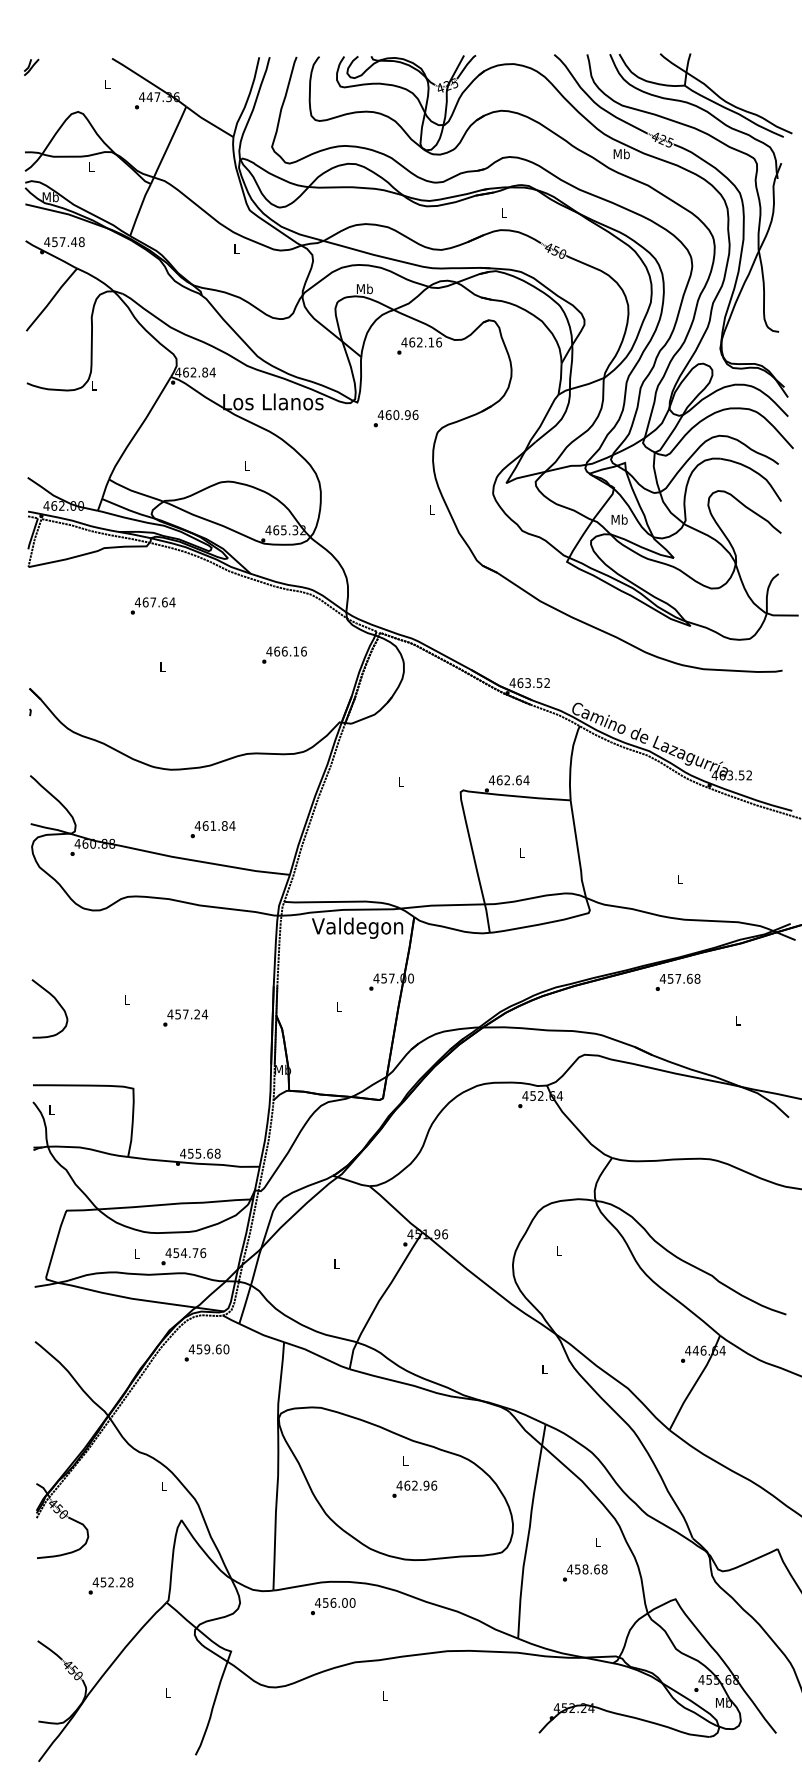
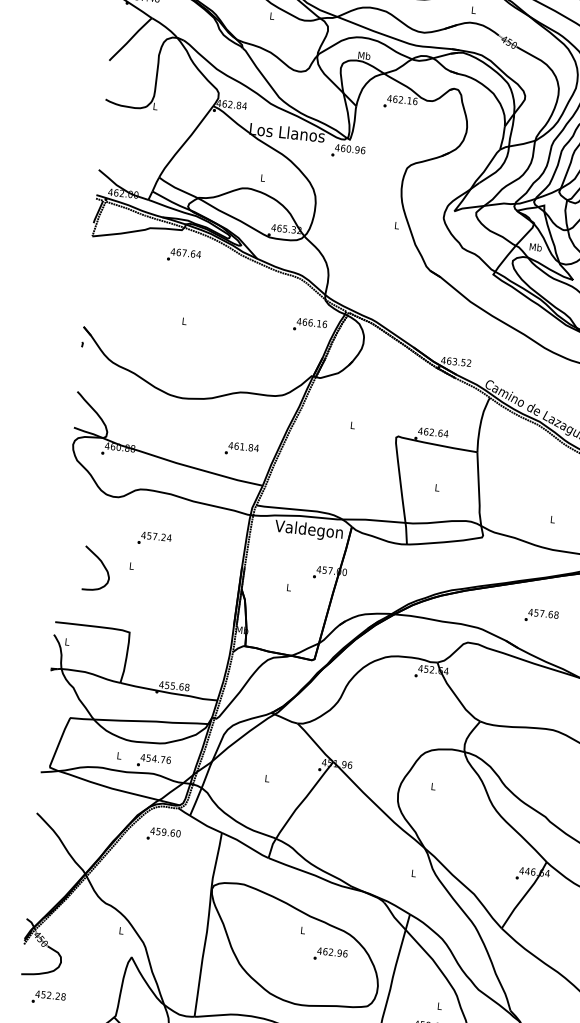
text: (395, 418) -> (347, 151), moved
text: (152, 605) -> (183, 255), moved
text: (284, 654) -> (310, 325), moved
text: (212, 829) -> (241, 449), moved
text: (677, 981) -> (541, 615), moved
curve: (57, 1003) -> (102, 565), moved
text: (185, 1017) -> (154, 538), moved
text: (414, 1488) -> (330, 954), moved
text: (110, 1585) -> (48, 997), moved

